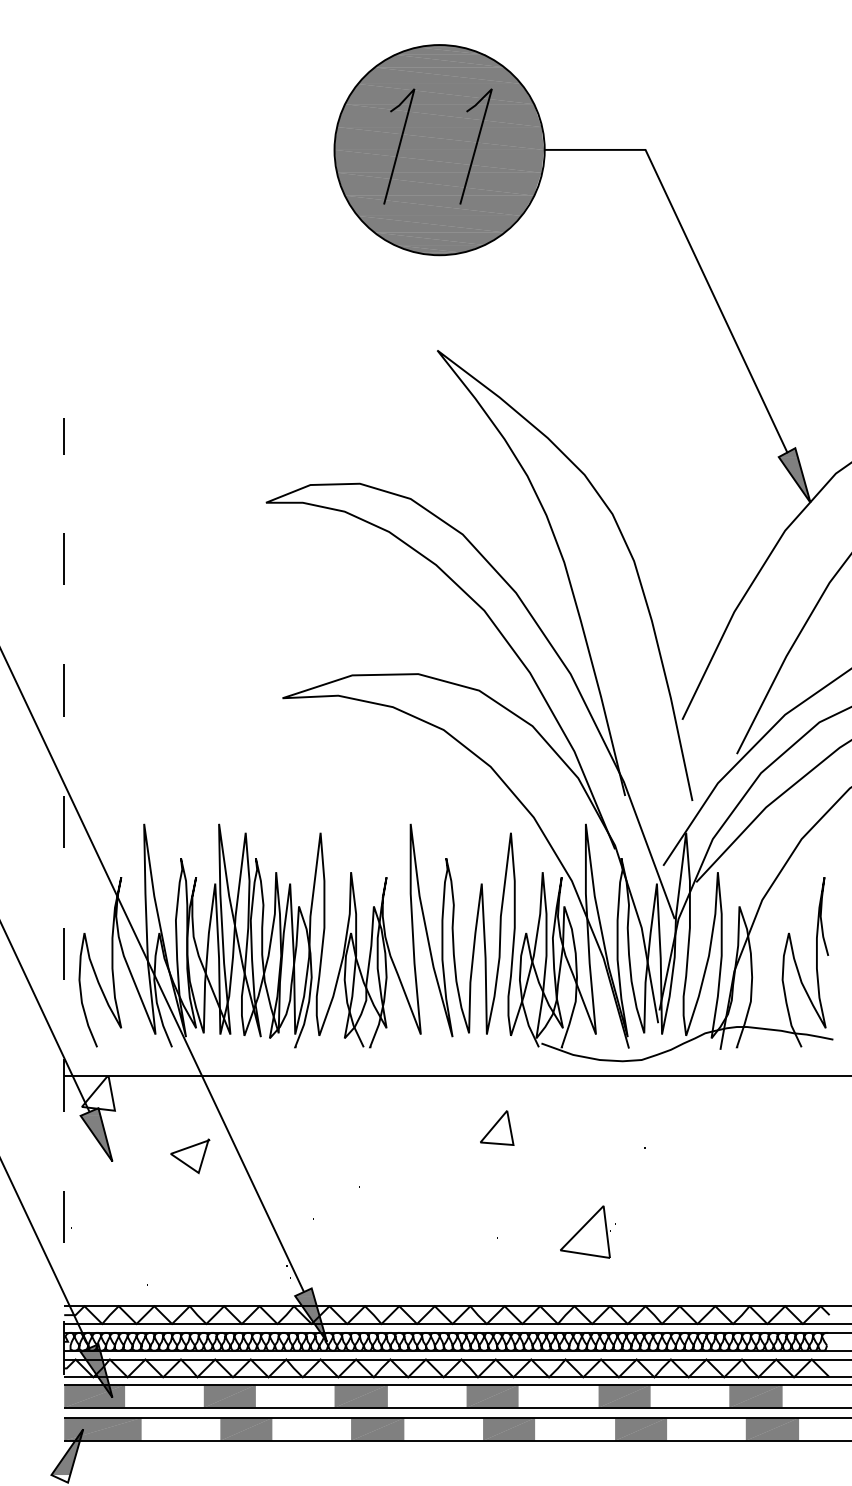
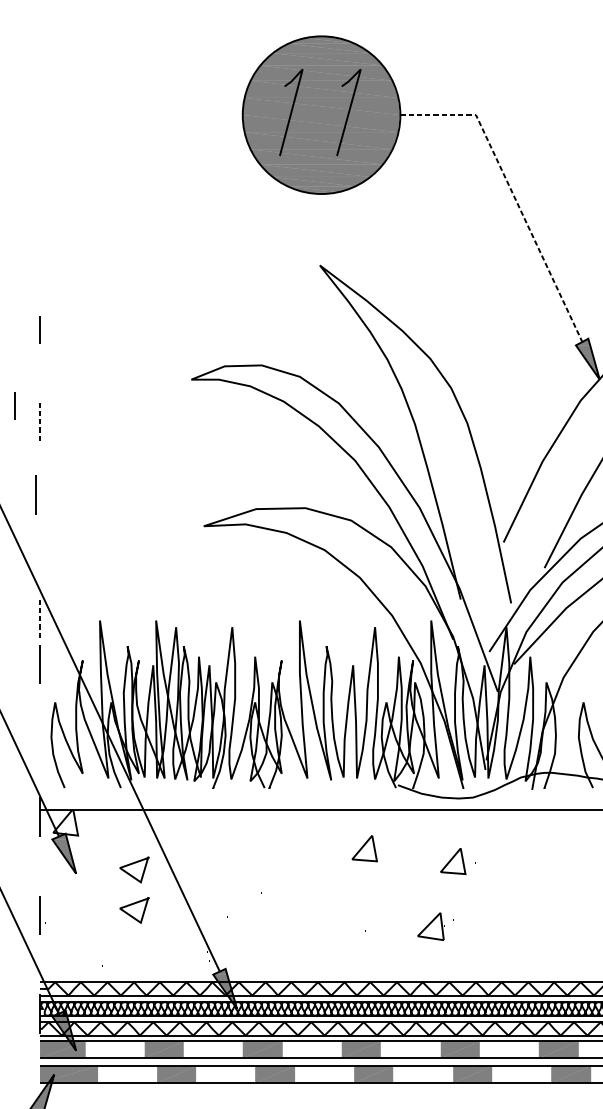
line: (694, 254) -> (512, 193), solid -> dashed
line: (29, 538) -> (13, 406), added
line: (64, 559) -> (40, 422), solid -> dashed
line: (63, 690) -> (35, 494), moved
line: (64, 822) -> (40, 619), solid -> dashed
line: (63, 953) -> (39, 664), moved
part: (615, 1144) -> (453, 860), added
line: (185, 1216) -> (130, 914), added
part: (585, 1231) -> (430, 926), size x0.7

